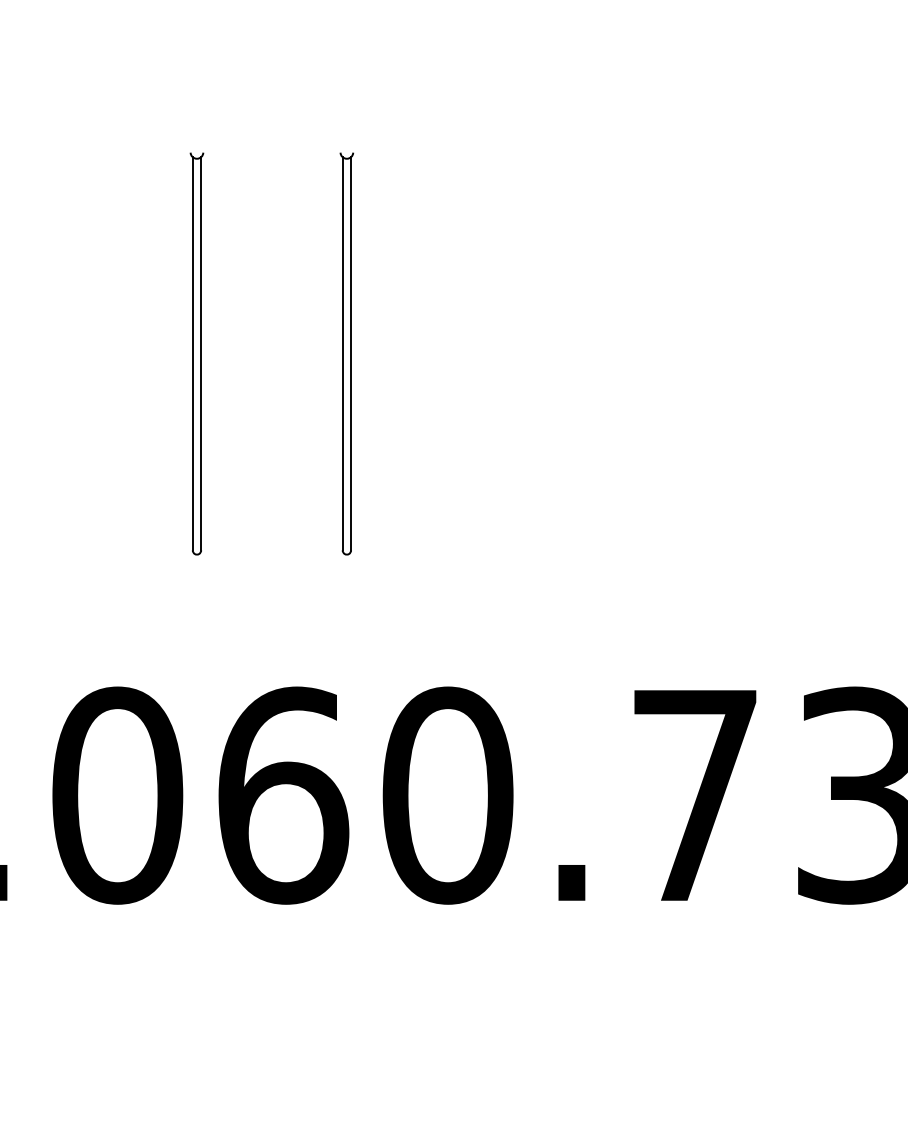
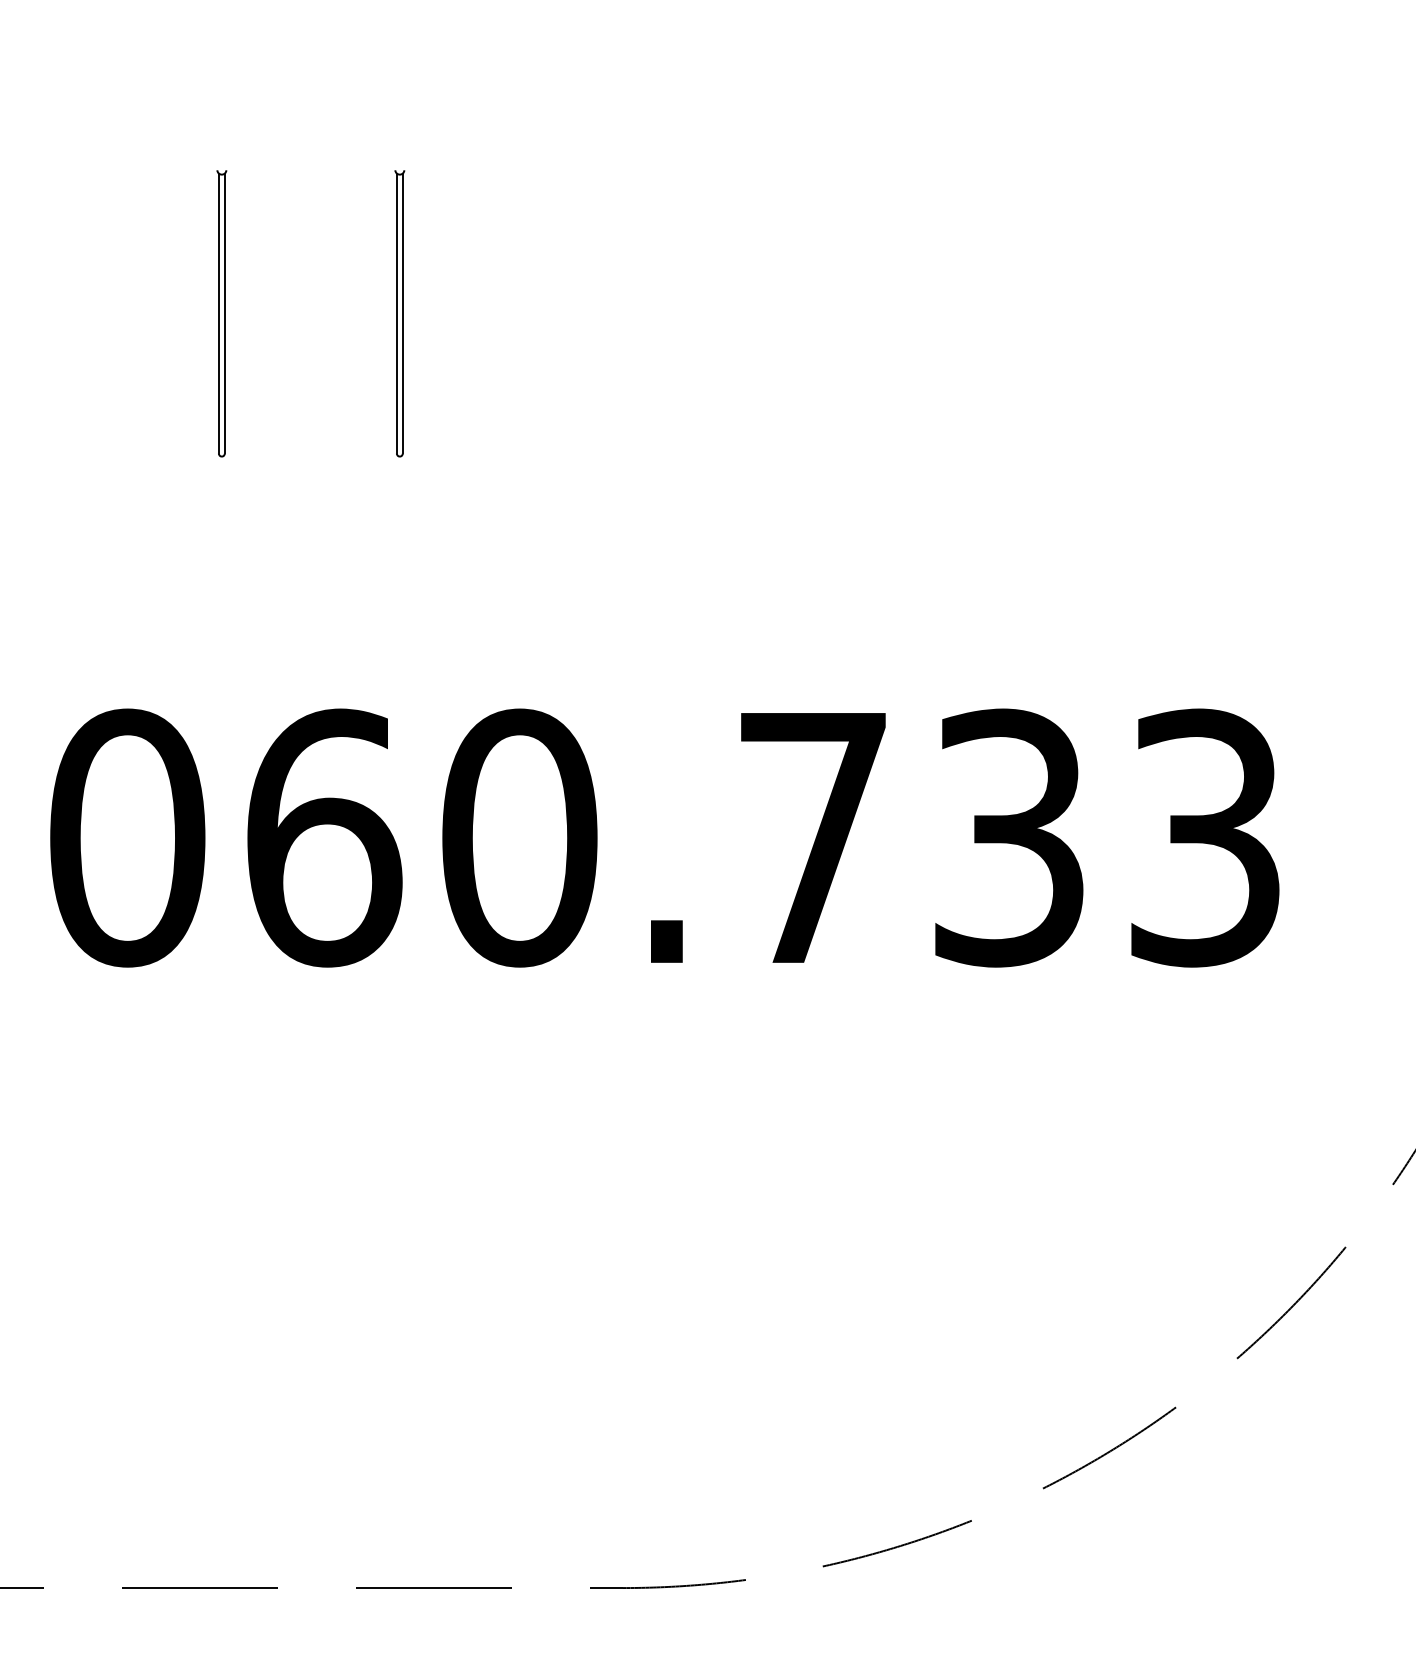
part: (196, 353) -> (221, 313), size x0.6
part: (346, 353) -> (399, 313), size x0.6

